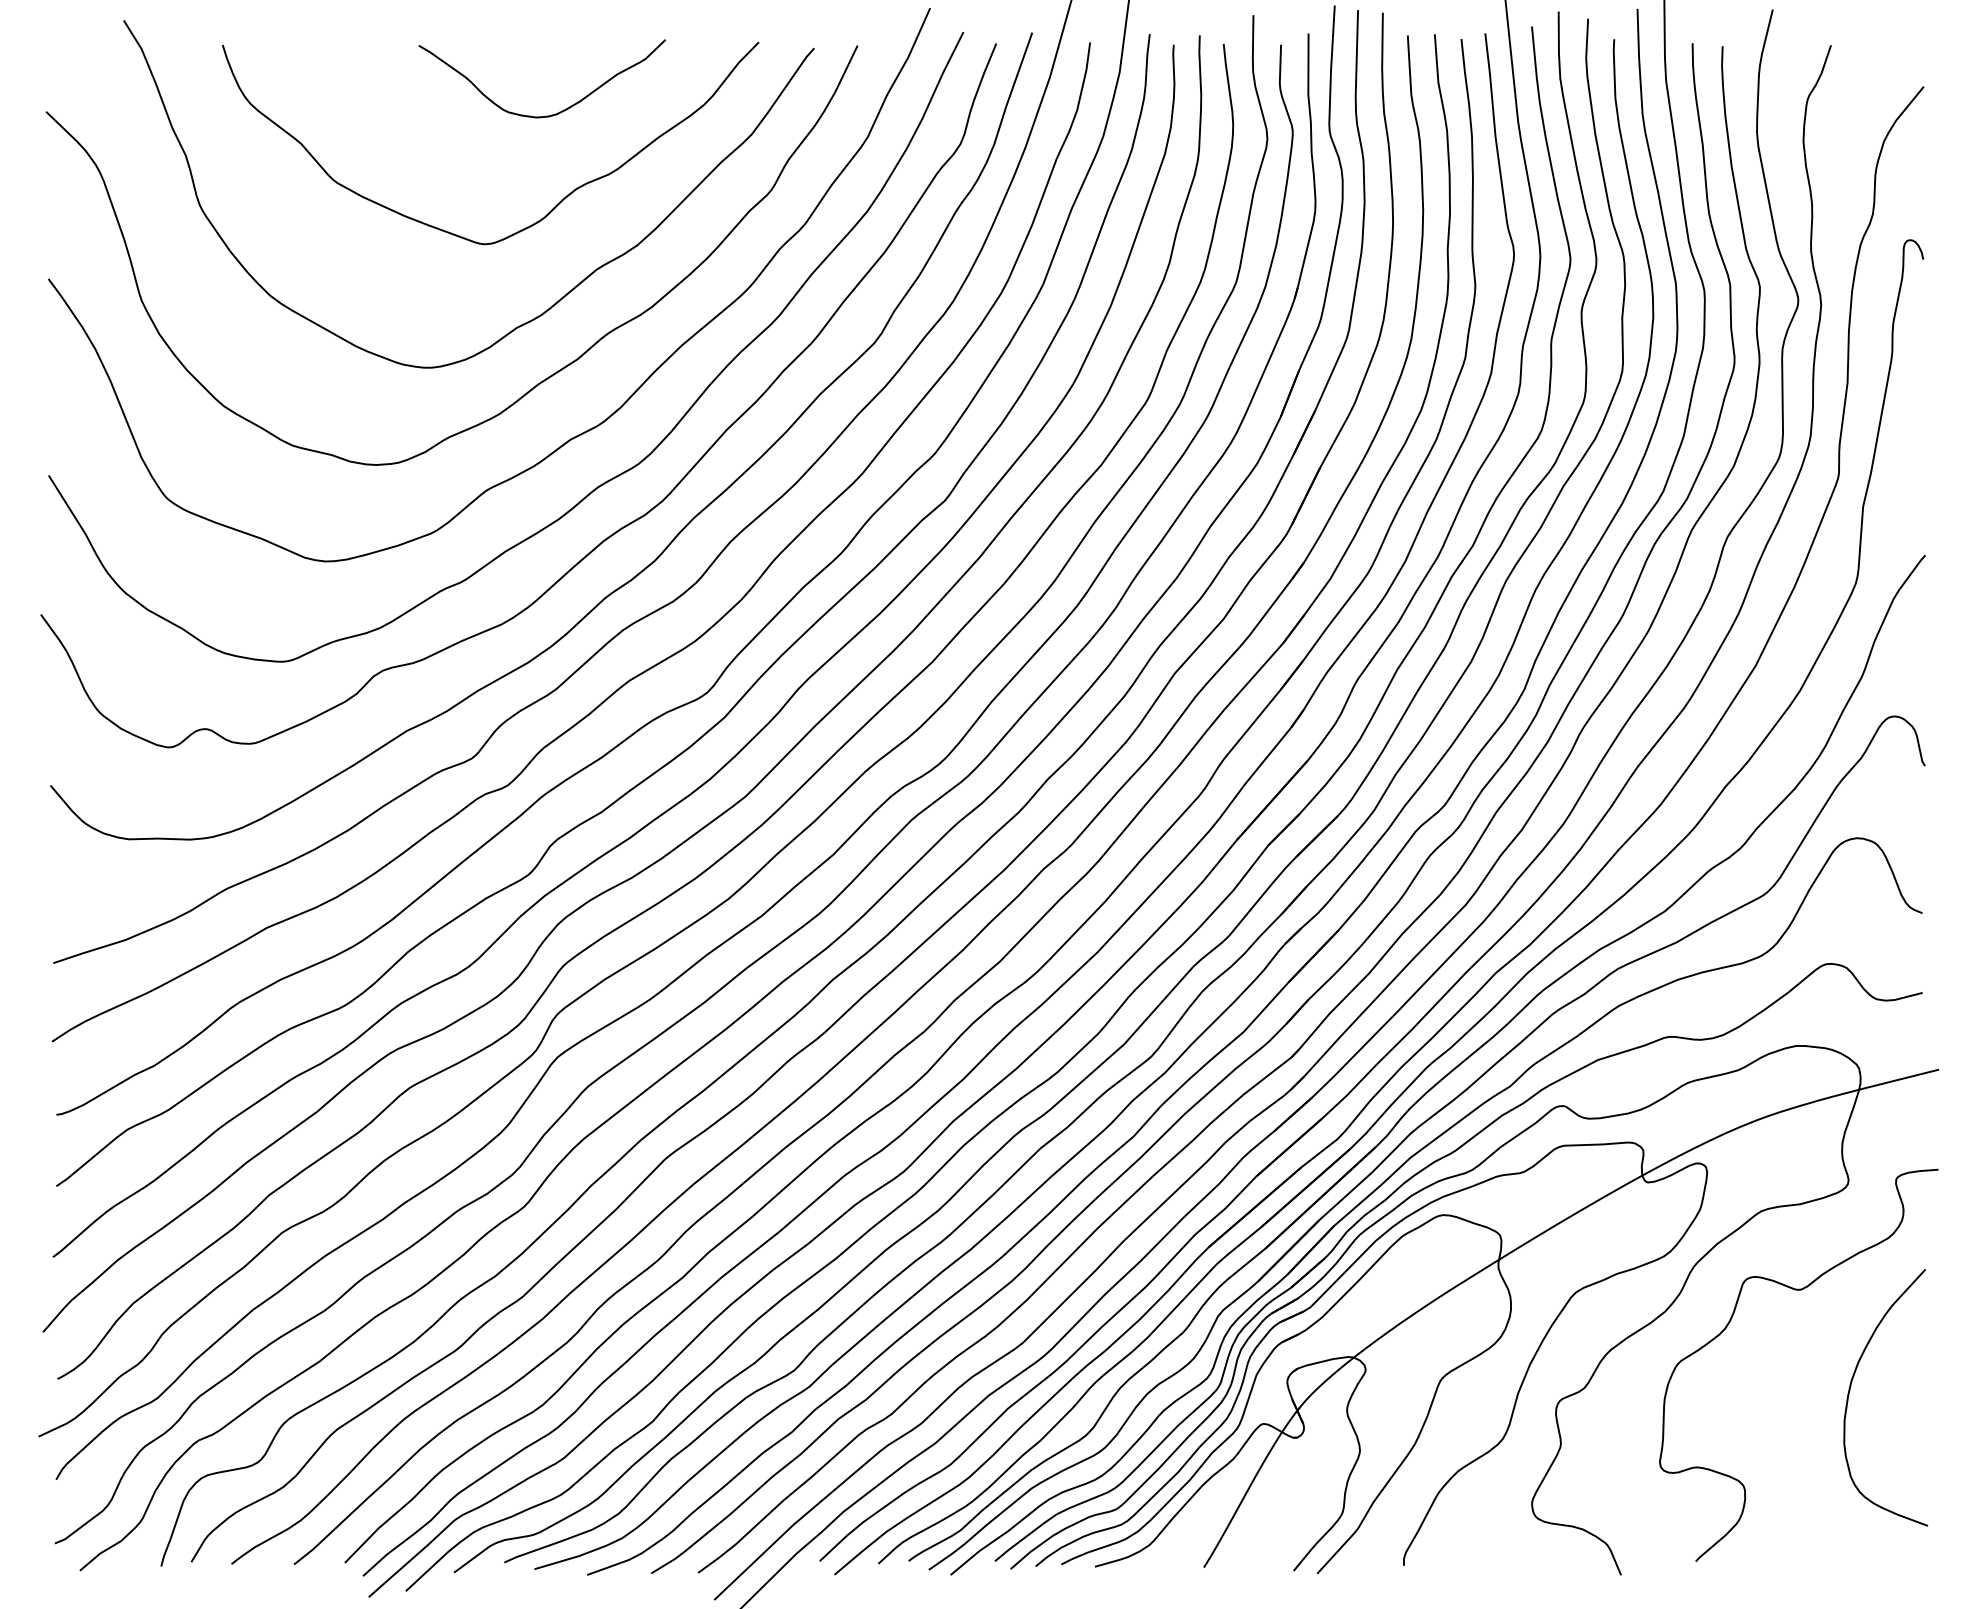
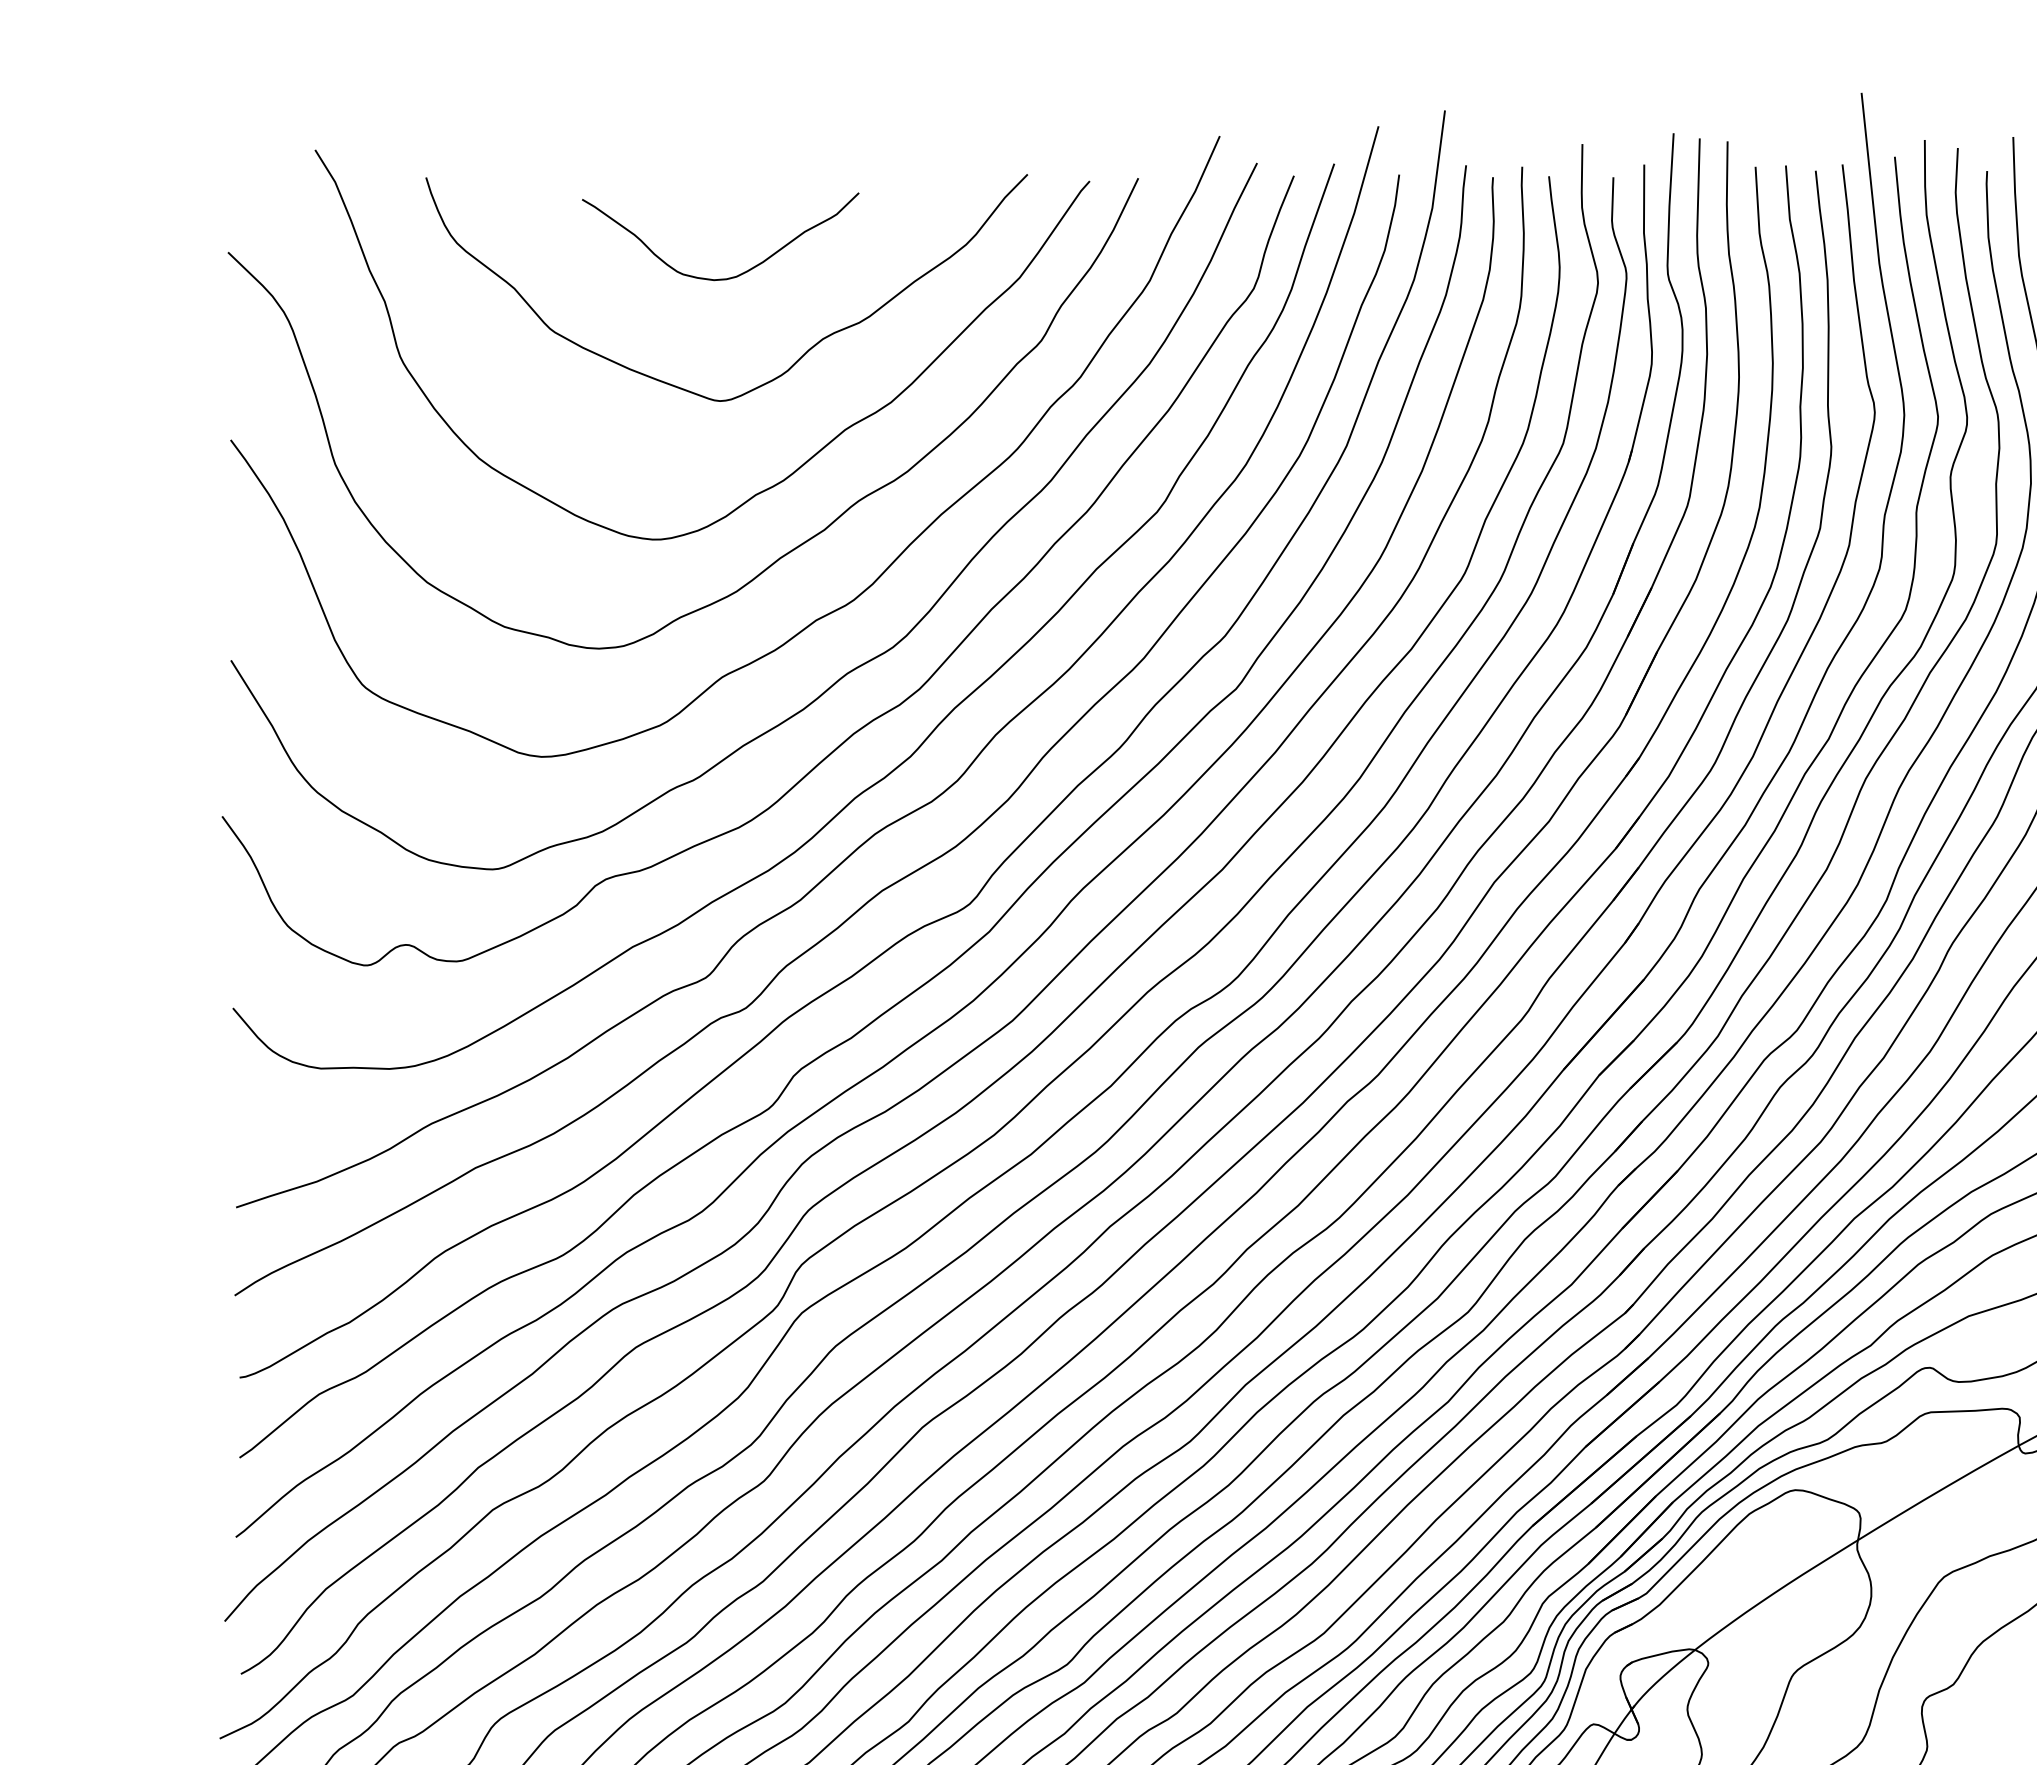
curve: (546, 115) -> (725, 277), moved

